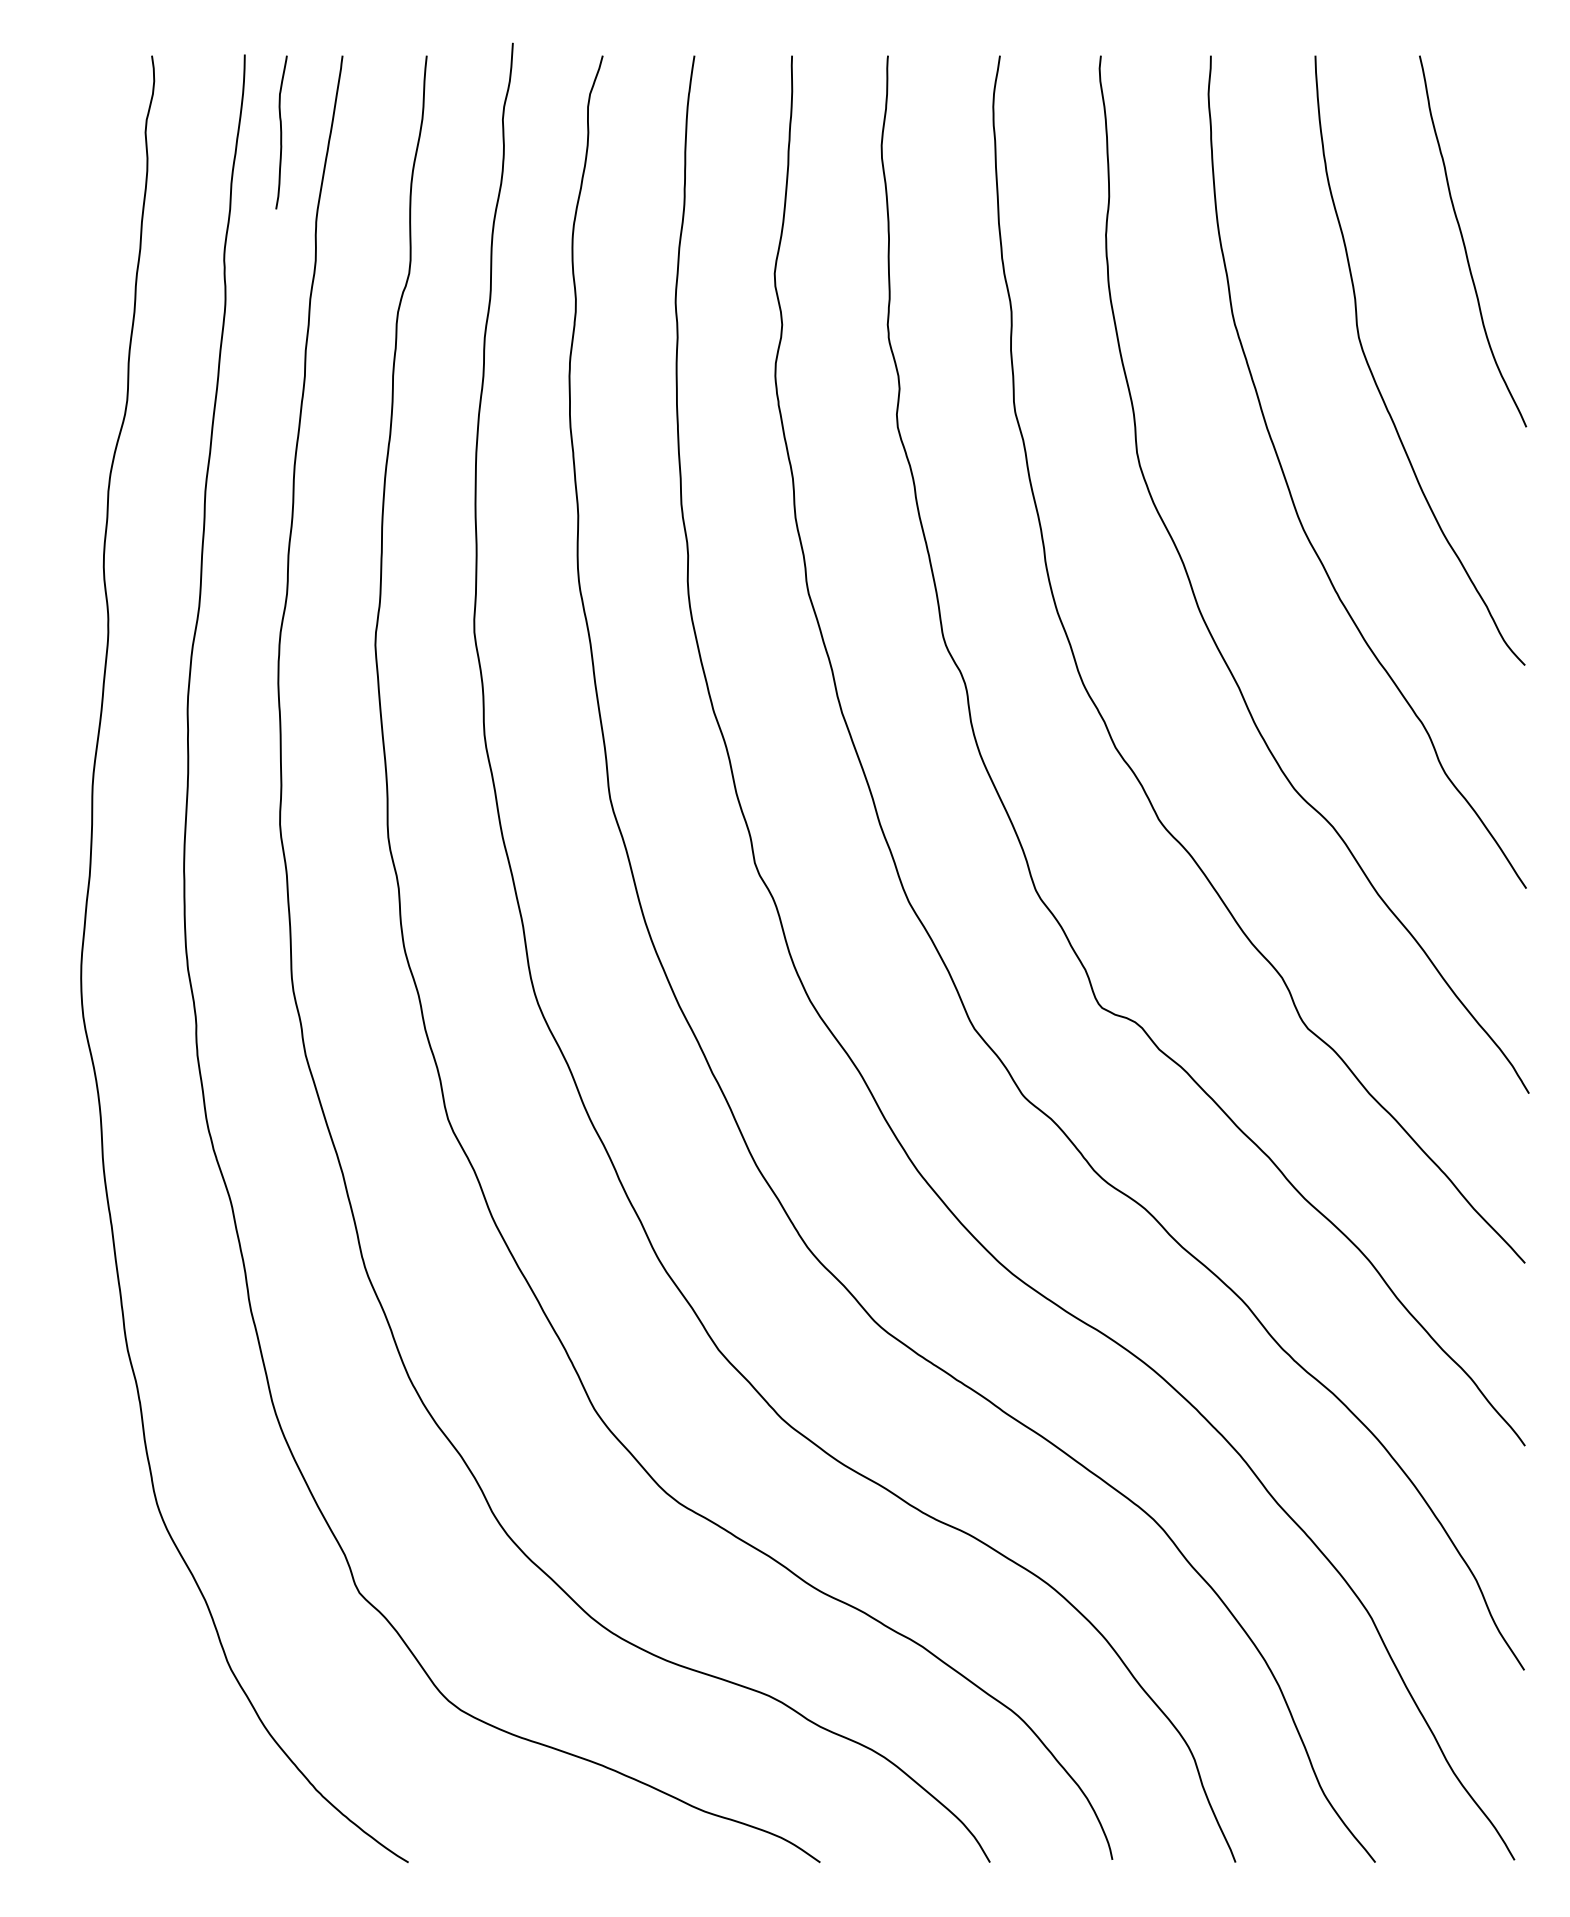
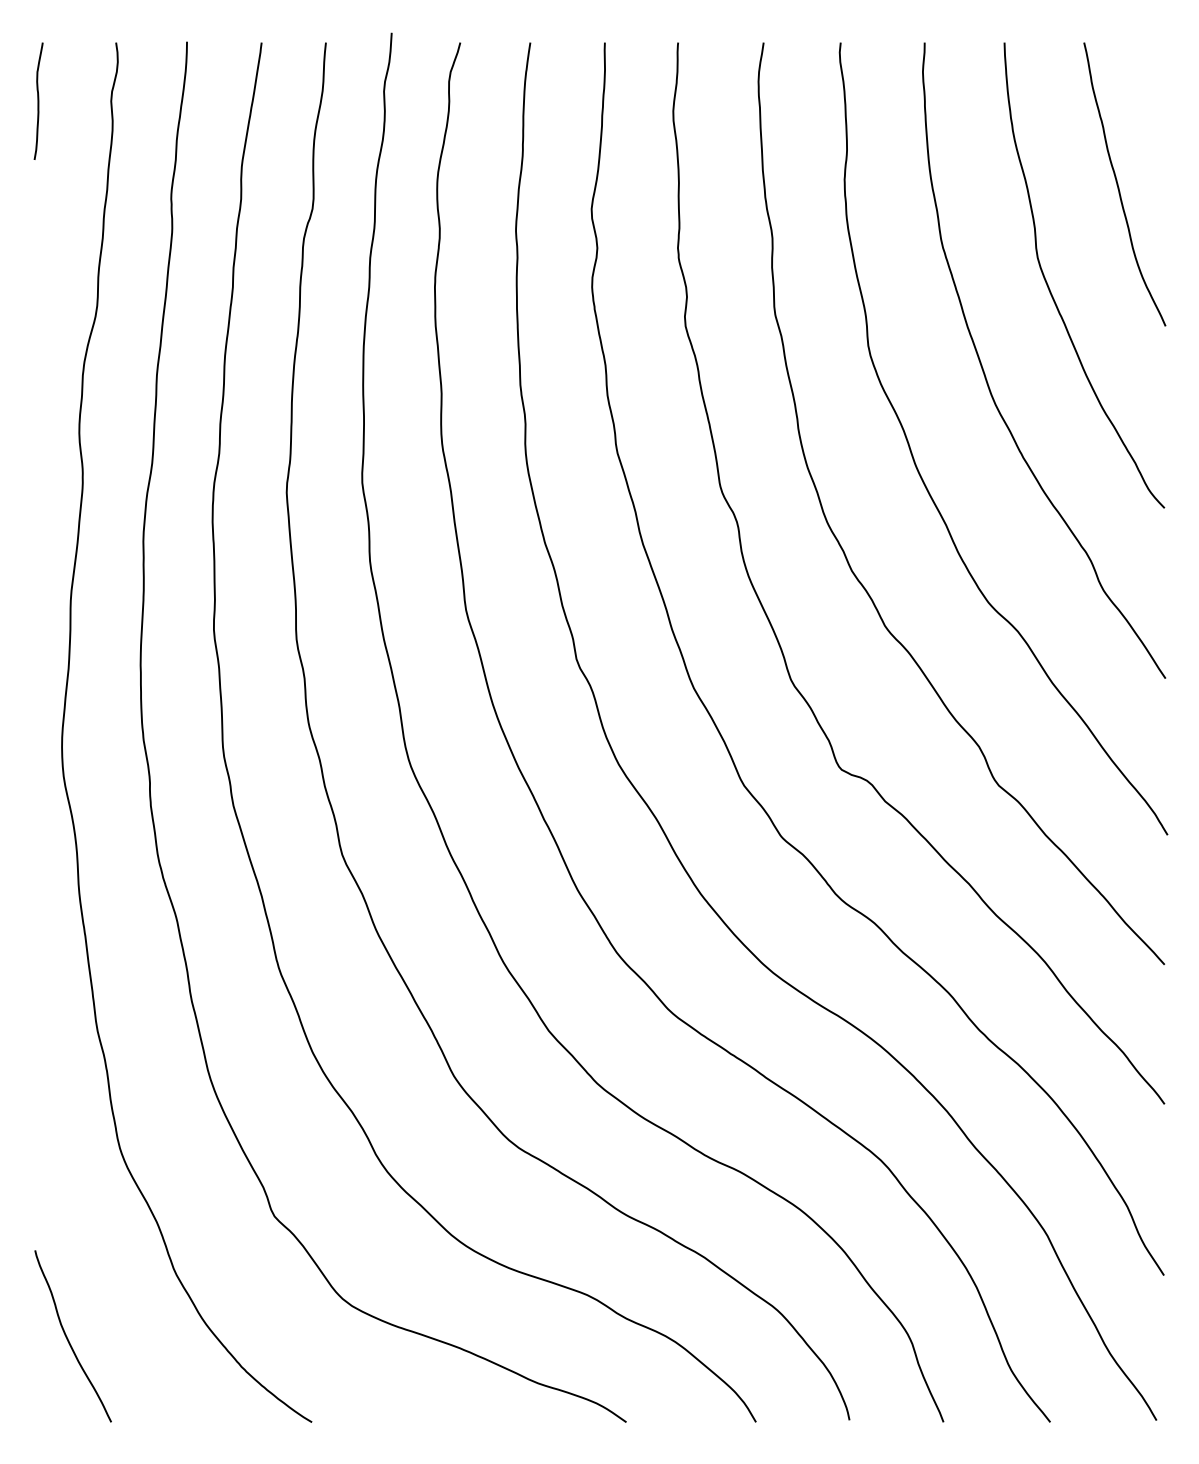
curve: (281, 132) -> (38, 101), moved
curve: (89, 1753) -> (68, 1339), added

